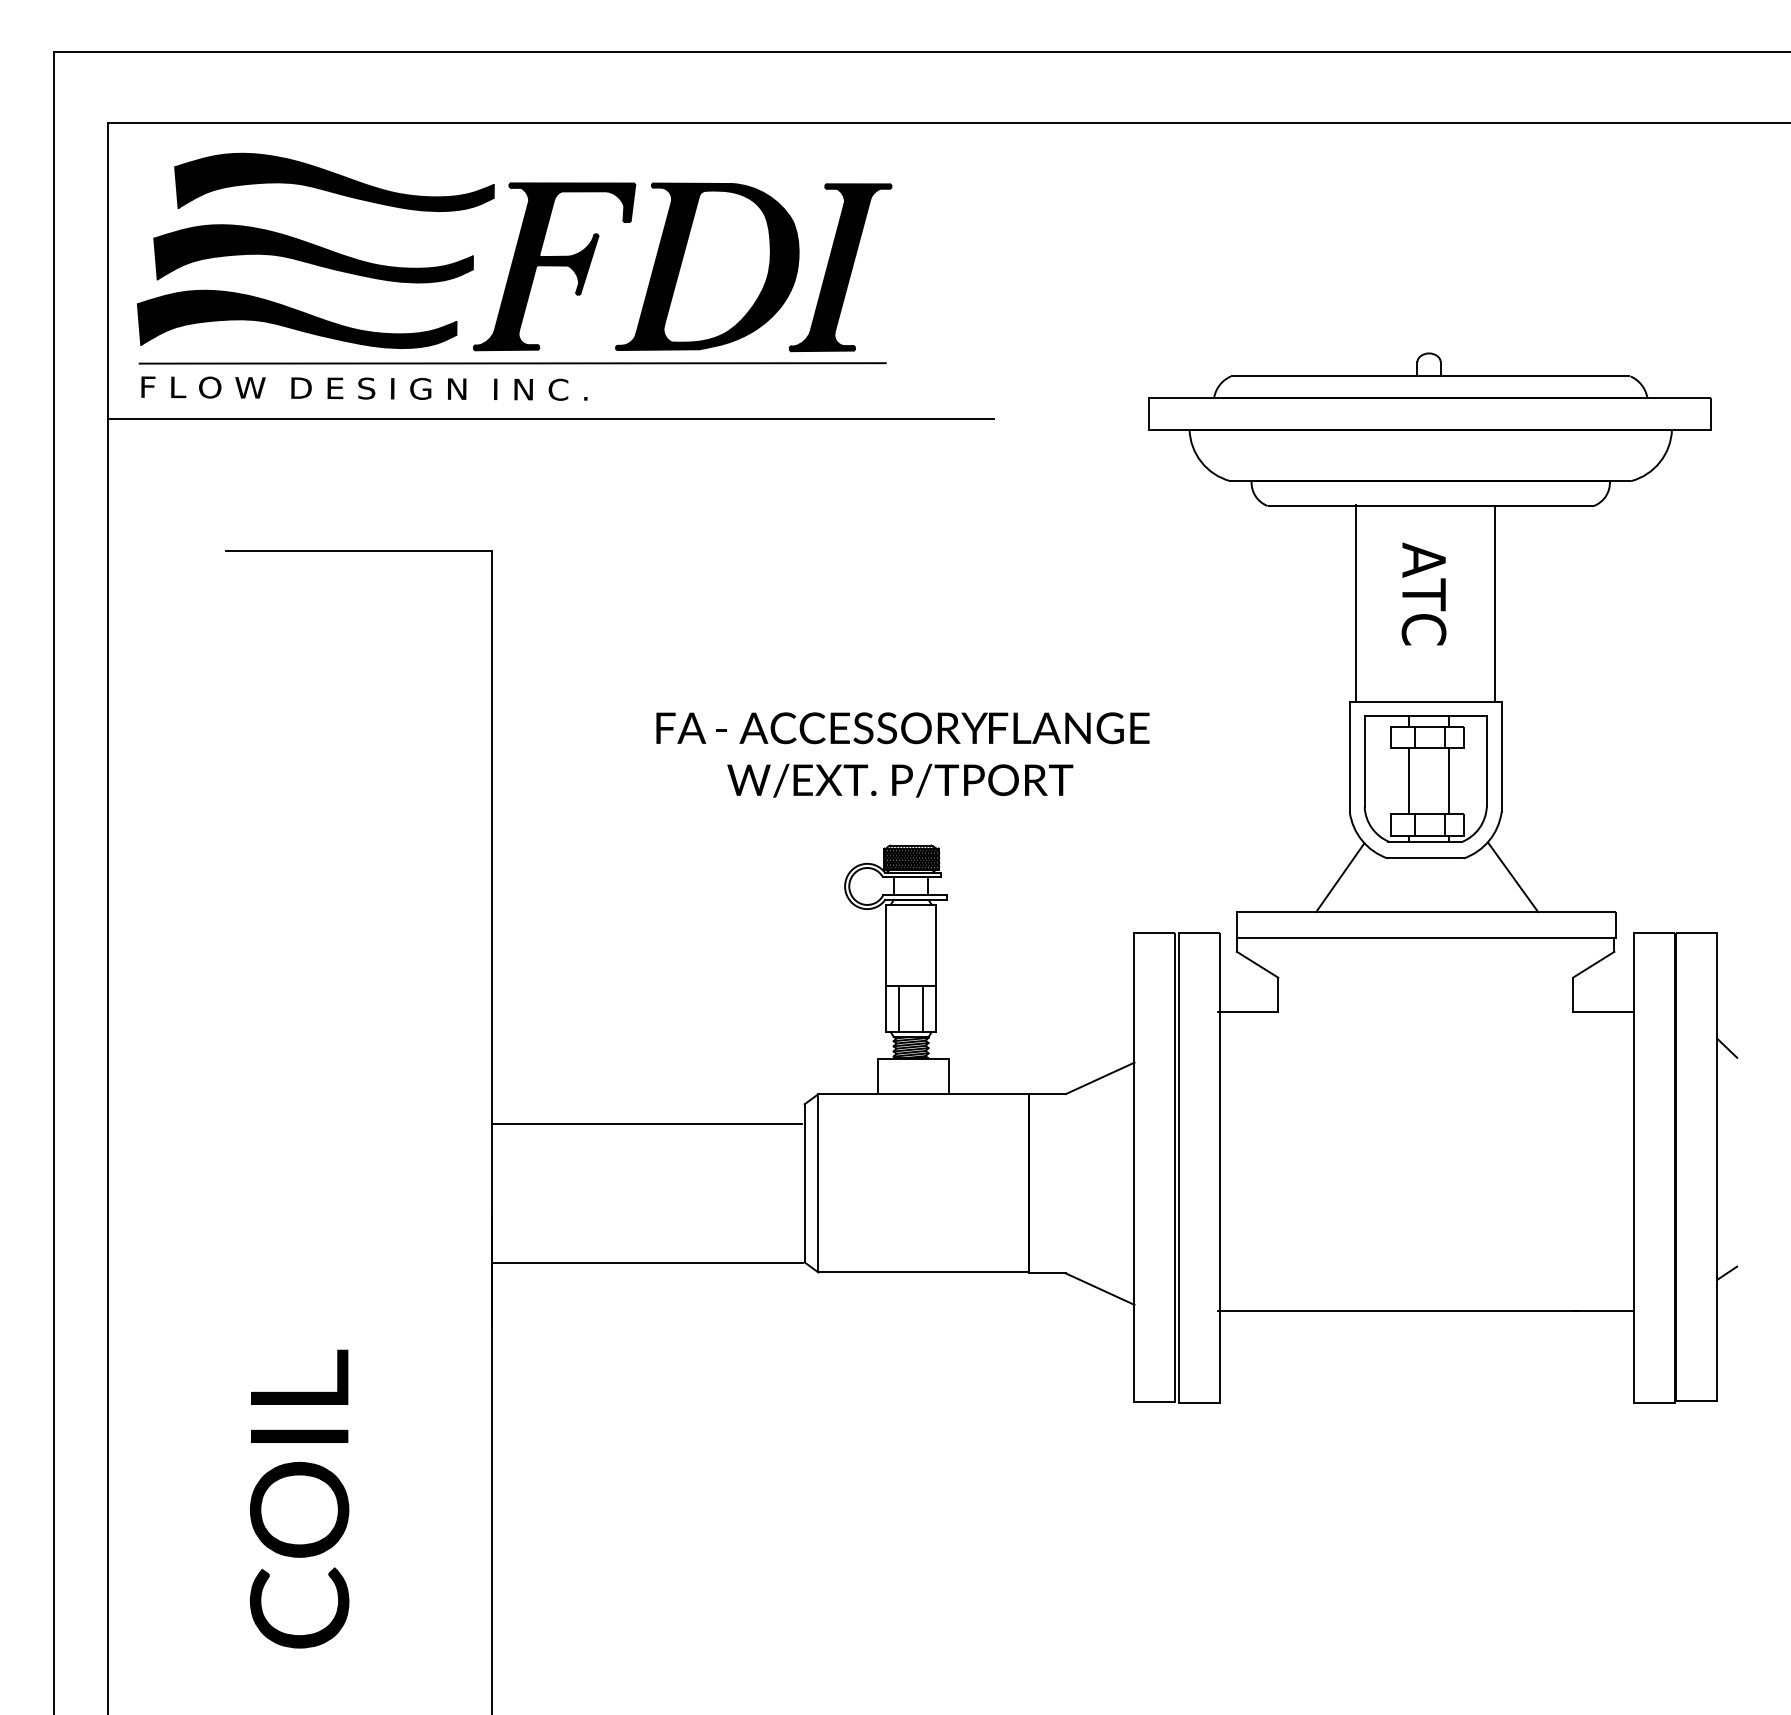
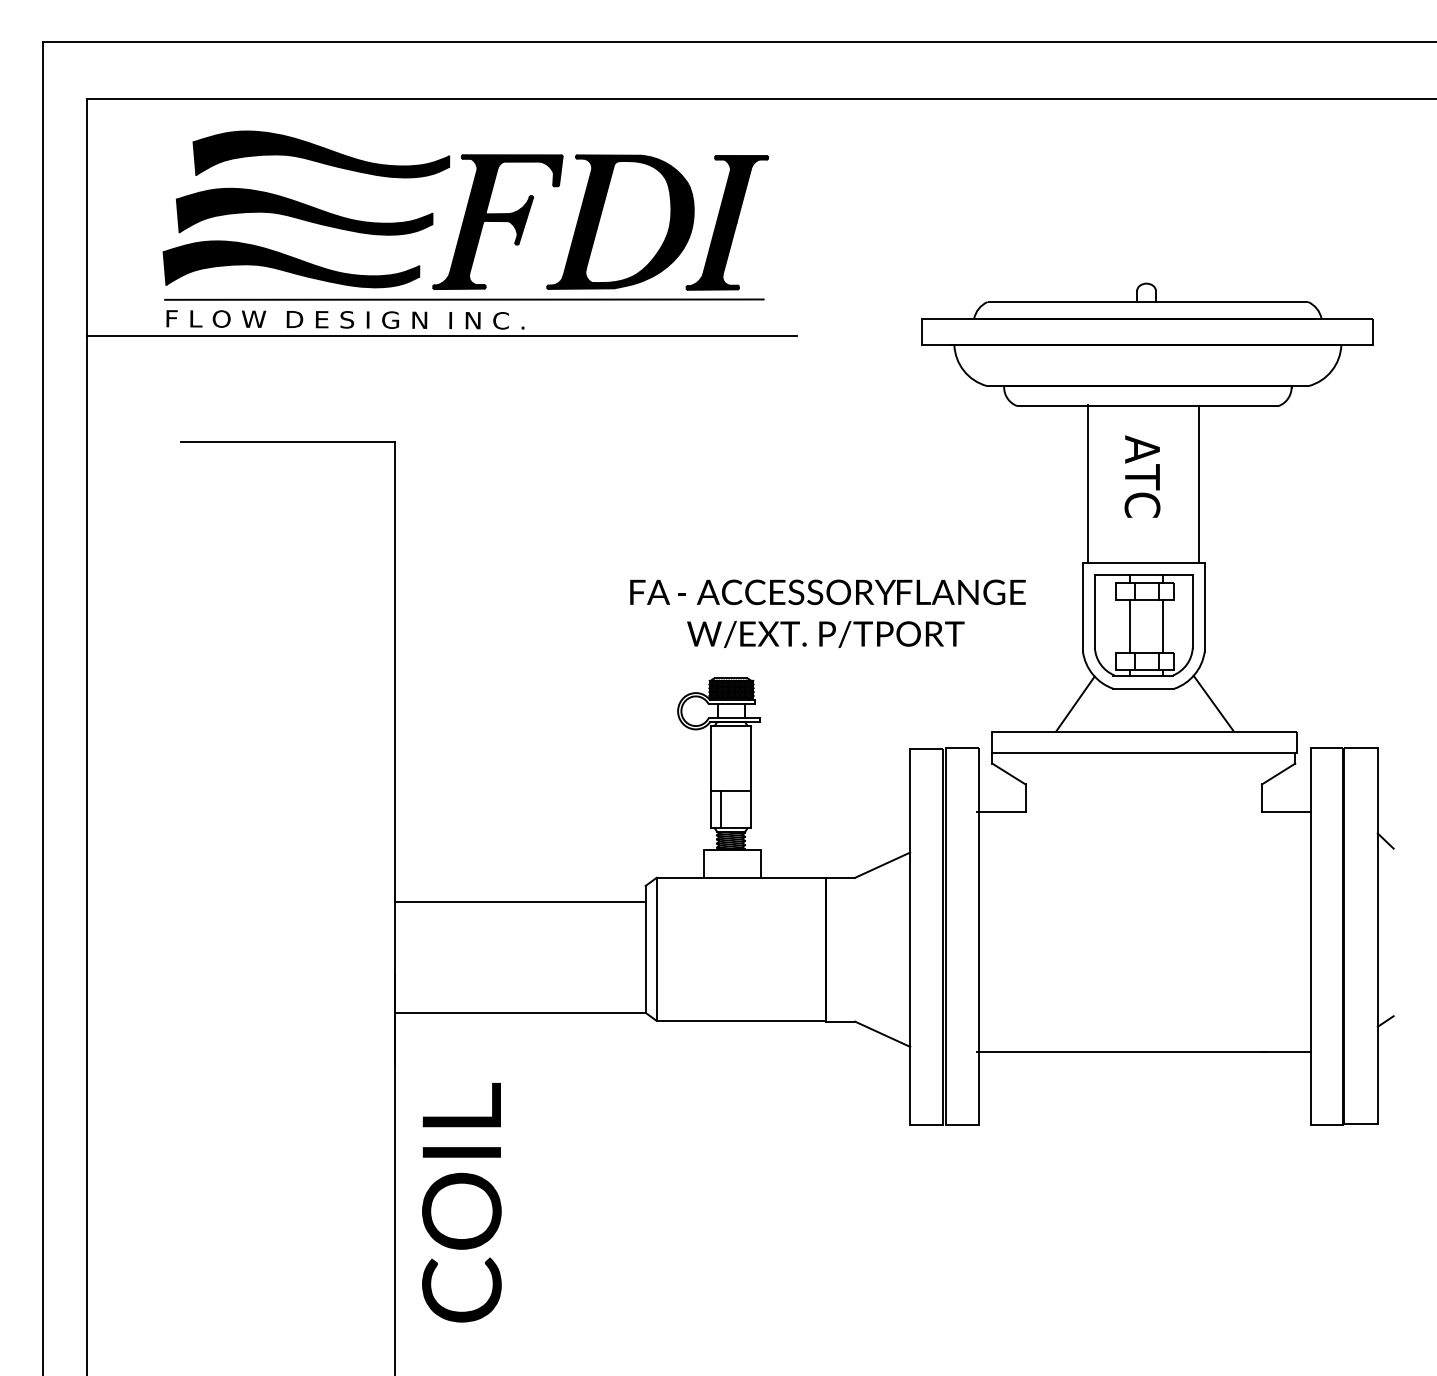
part: (514, 276) -> (465, 229), moved
text: (902, 754) -> (827, 613), moved
line: (922, 1009) -> (740, 809), removed
text: (299, 1498) -> (461, 1202), moved

